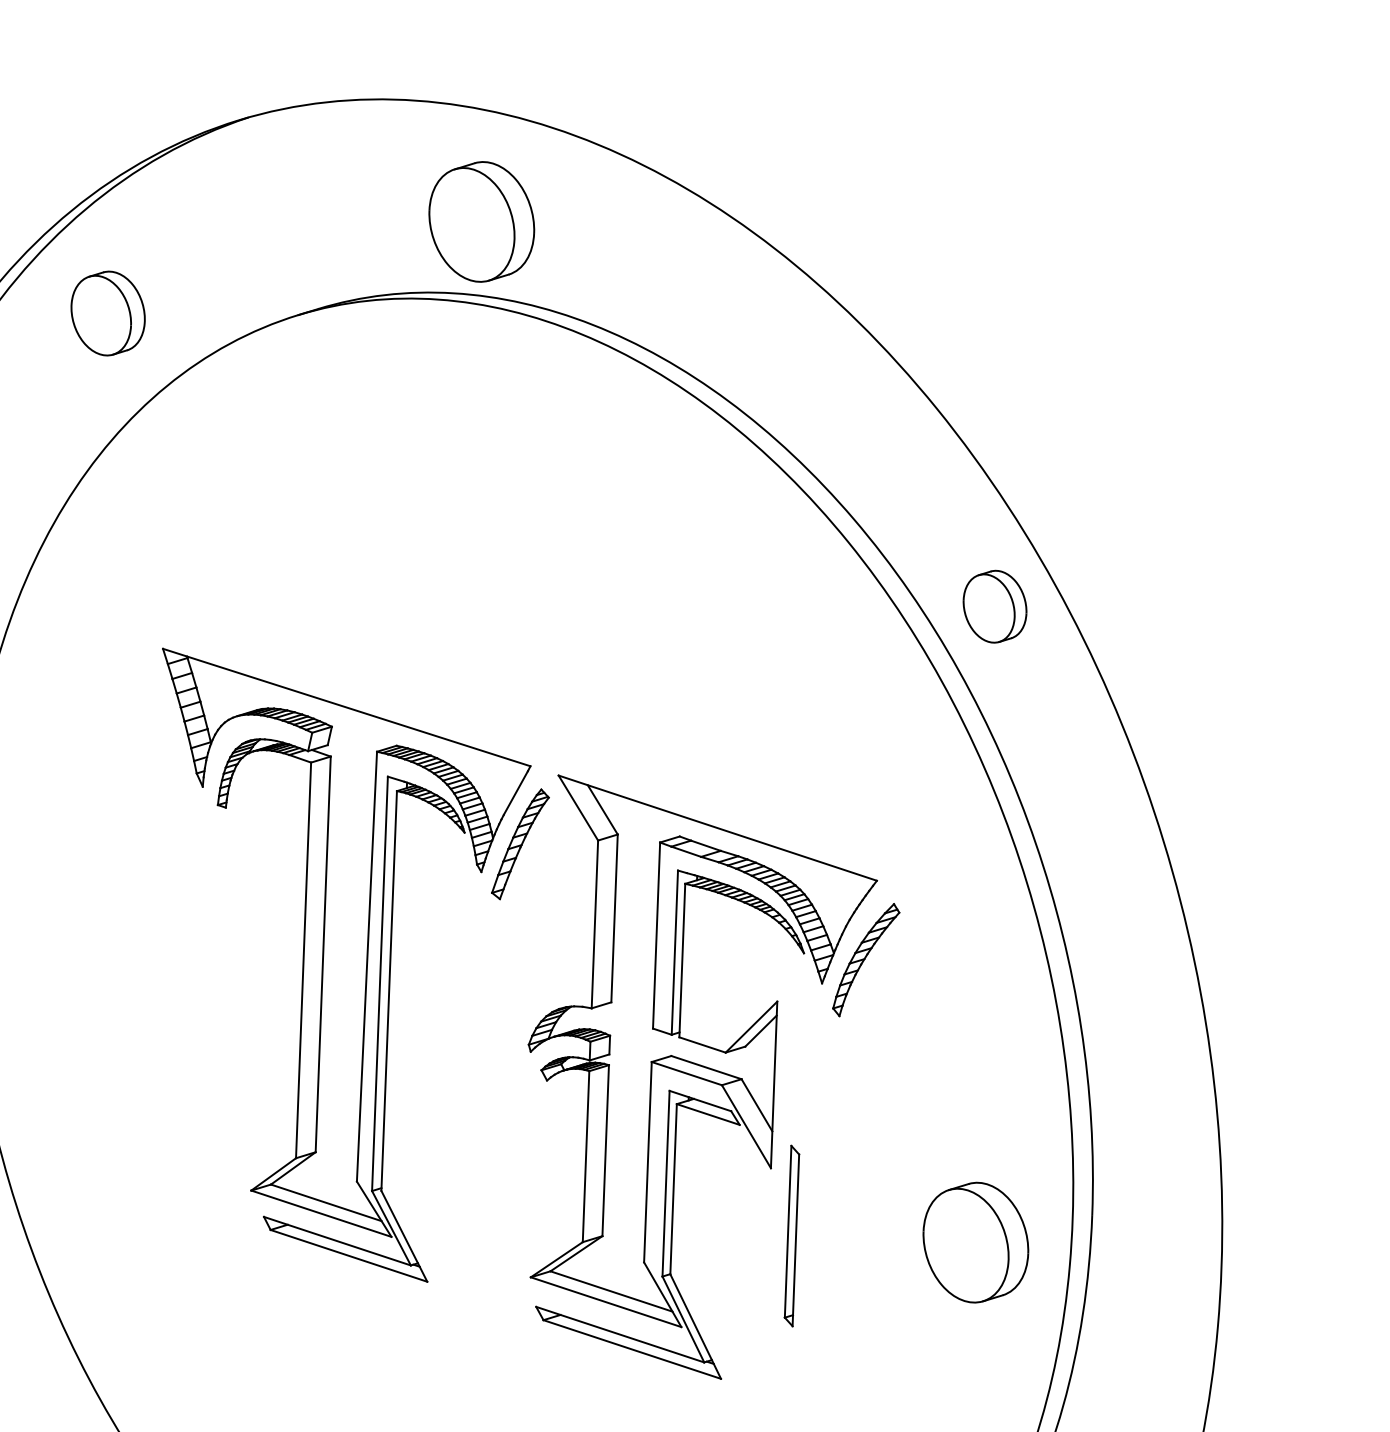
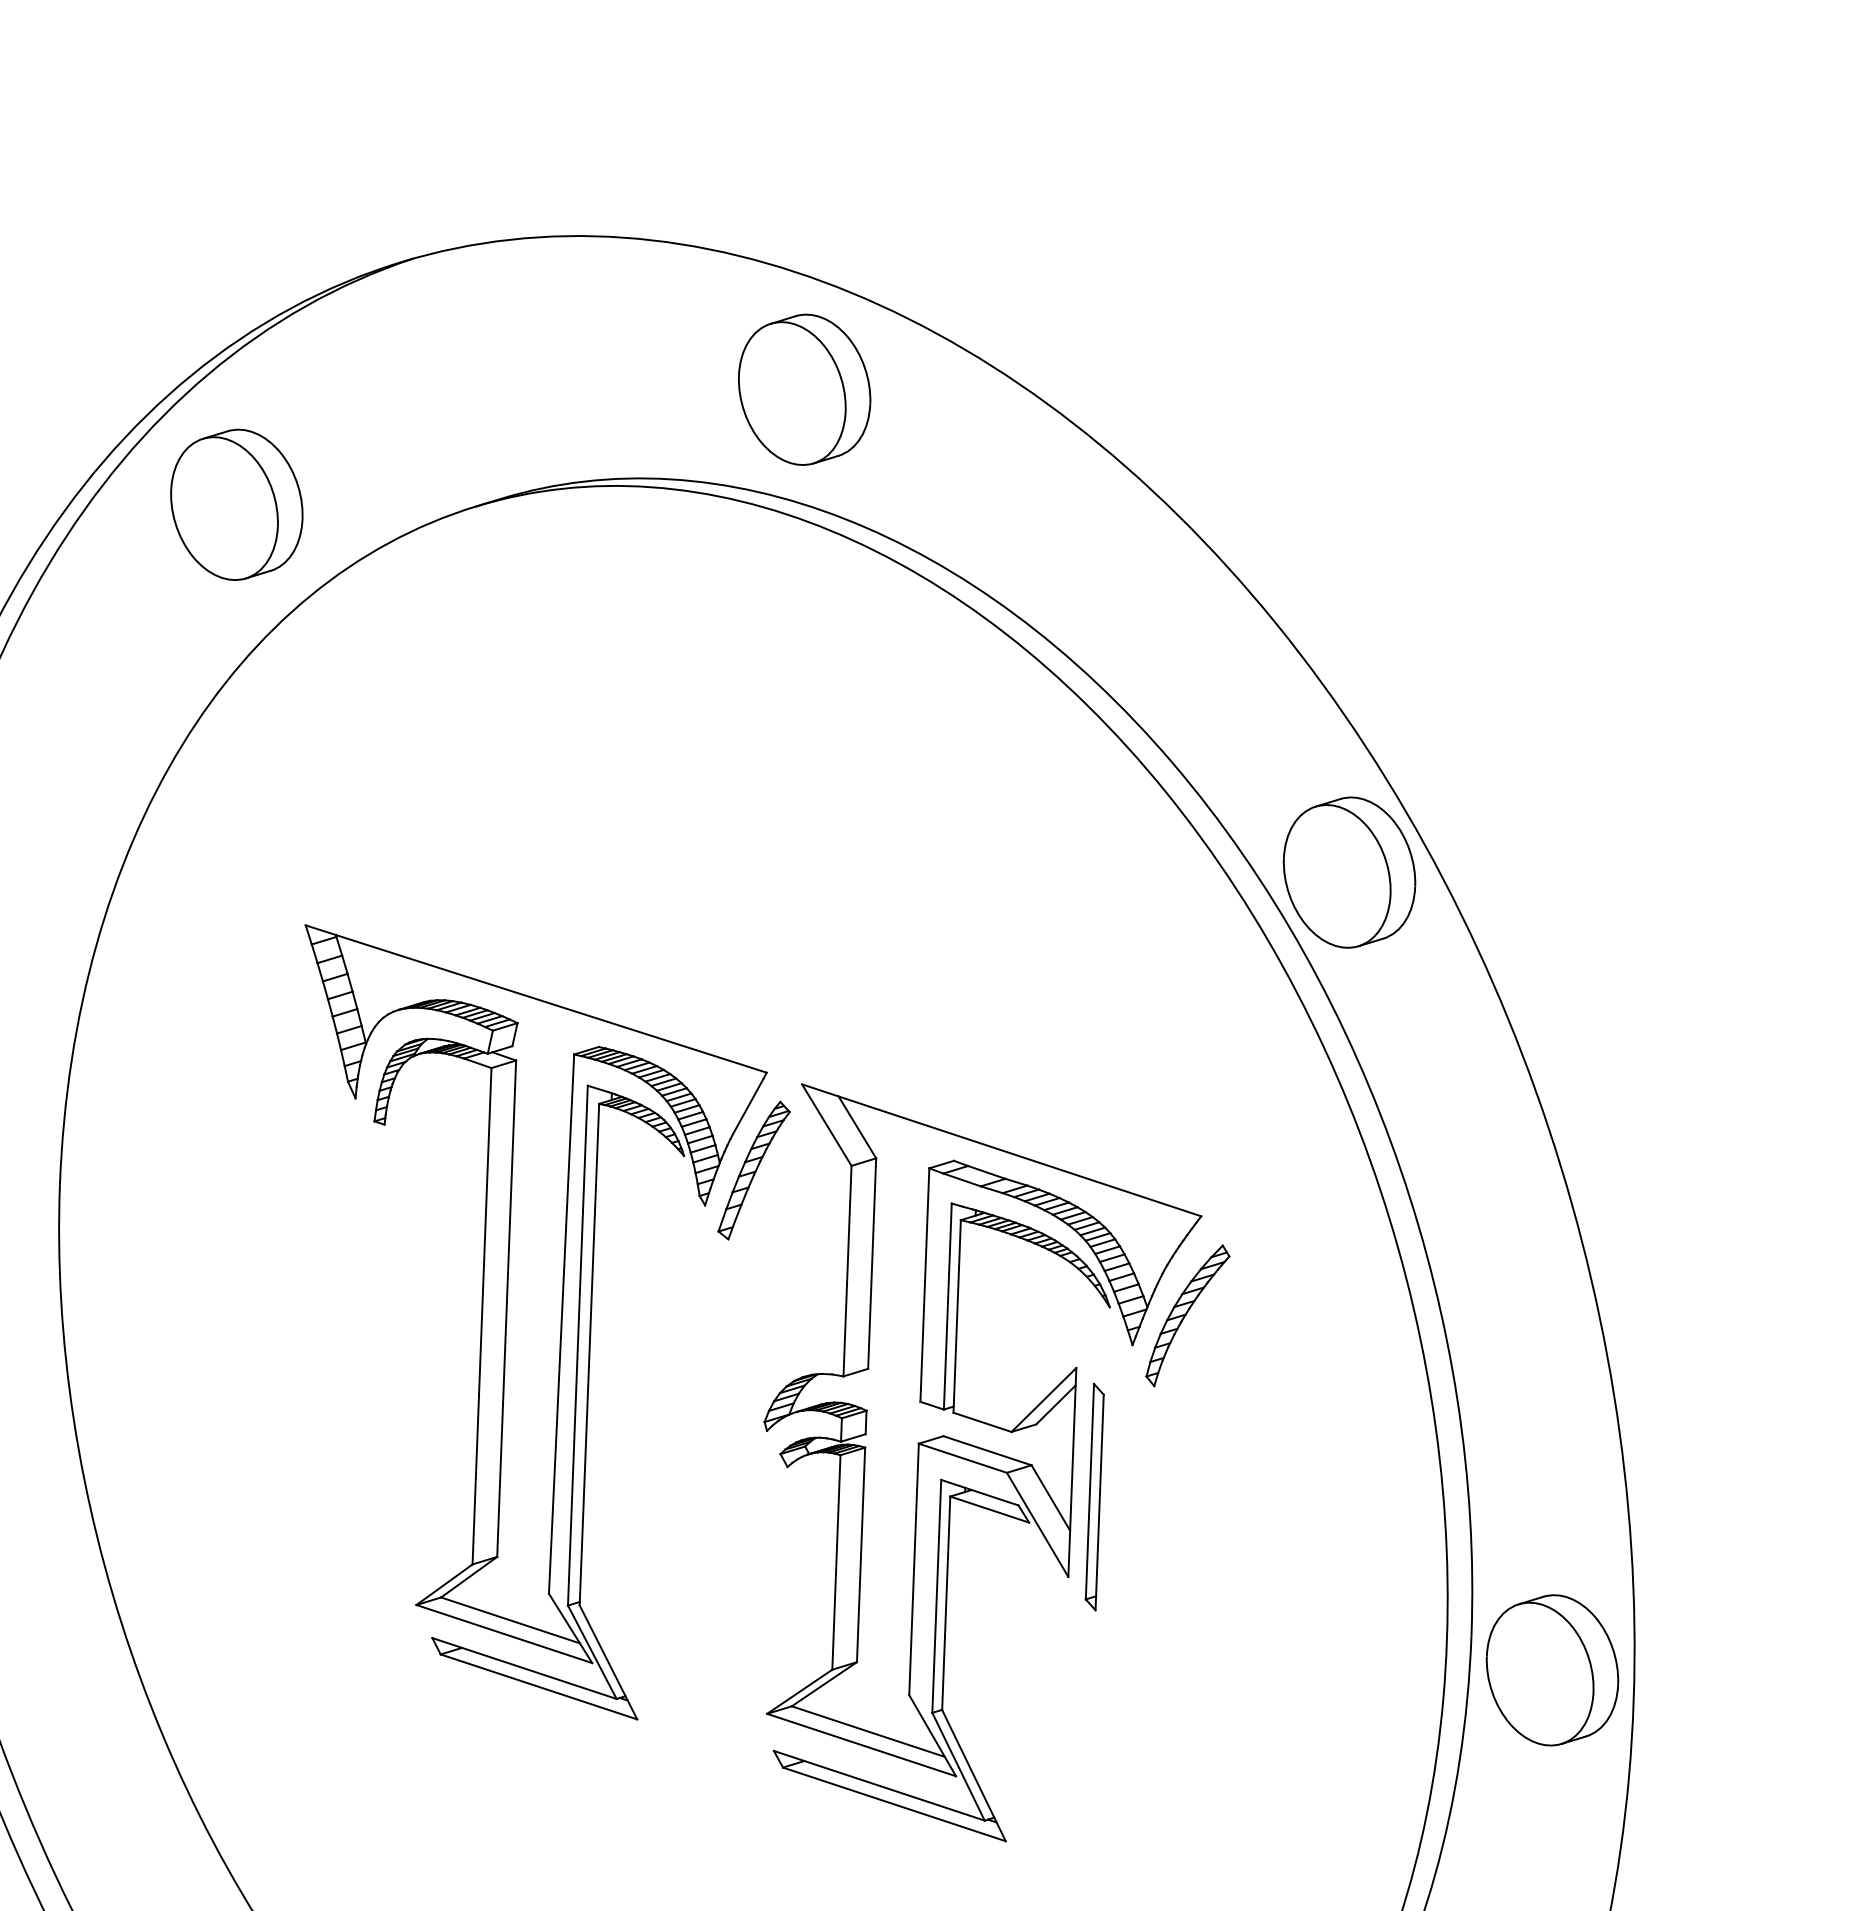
part: (481, 221) -> (804, 389), moved
part: (107, 313) -> (236, 504), size x1.43
part: (995, 606) -> (1349, 872), size x1.67
part: (791, 1235) -> (1094, 1496), moved
part: (975, 1242) -> (1552, 1670), moved

